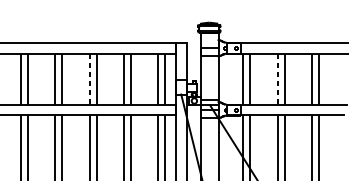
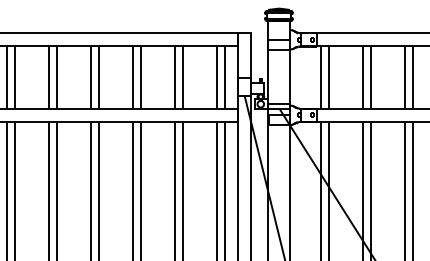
line: (89, 79) -> (132, 78), dashed -> solid
line: (277, 79) -> (362, 78), dashed -> solid

